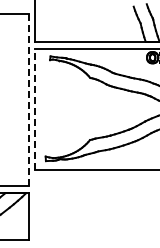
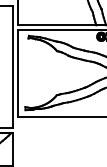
line: (28, 100) -> (13, 67), dashed -> solid
line: (35, 109) -> (18, 73), dashed -> solid

